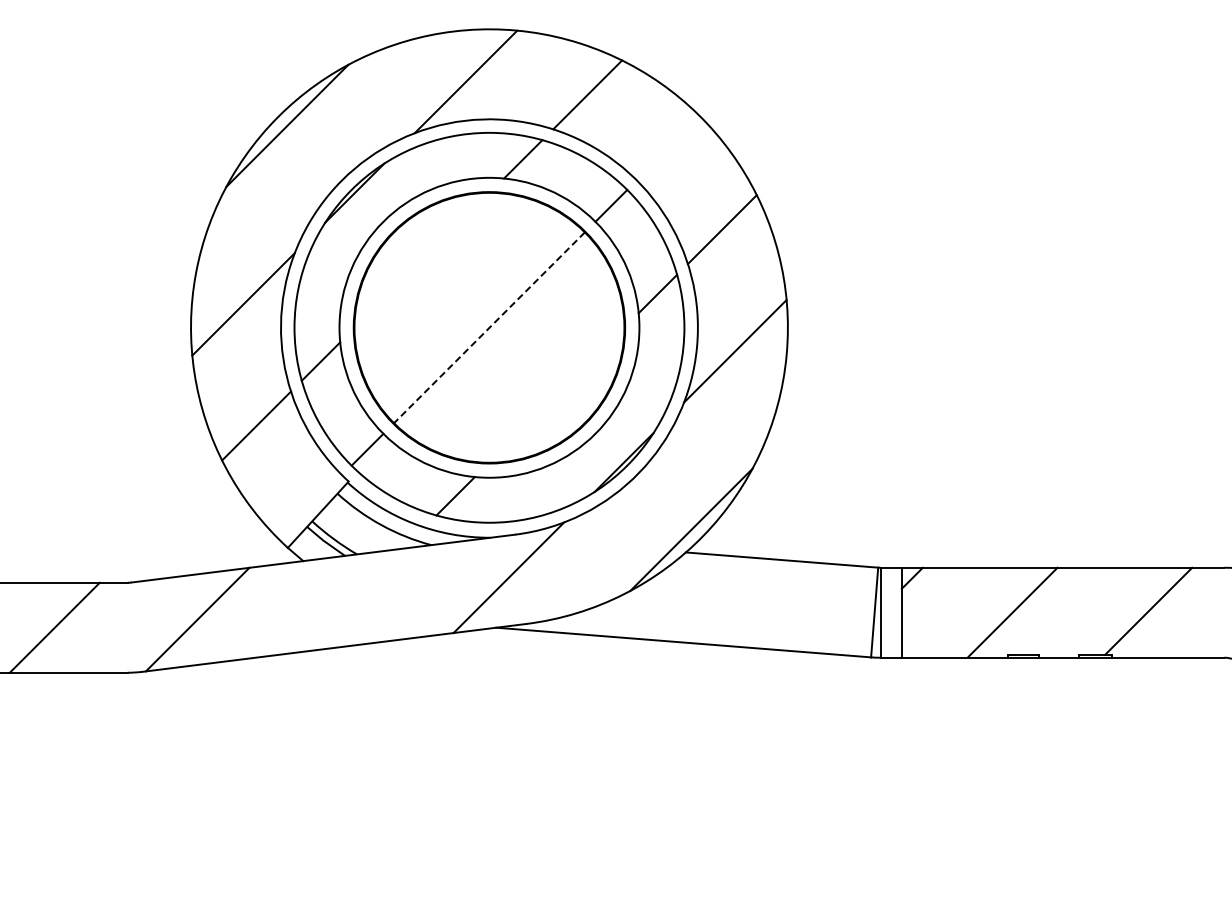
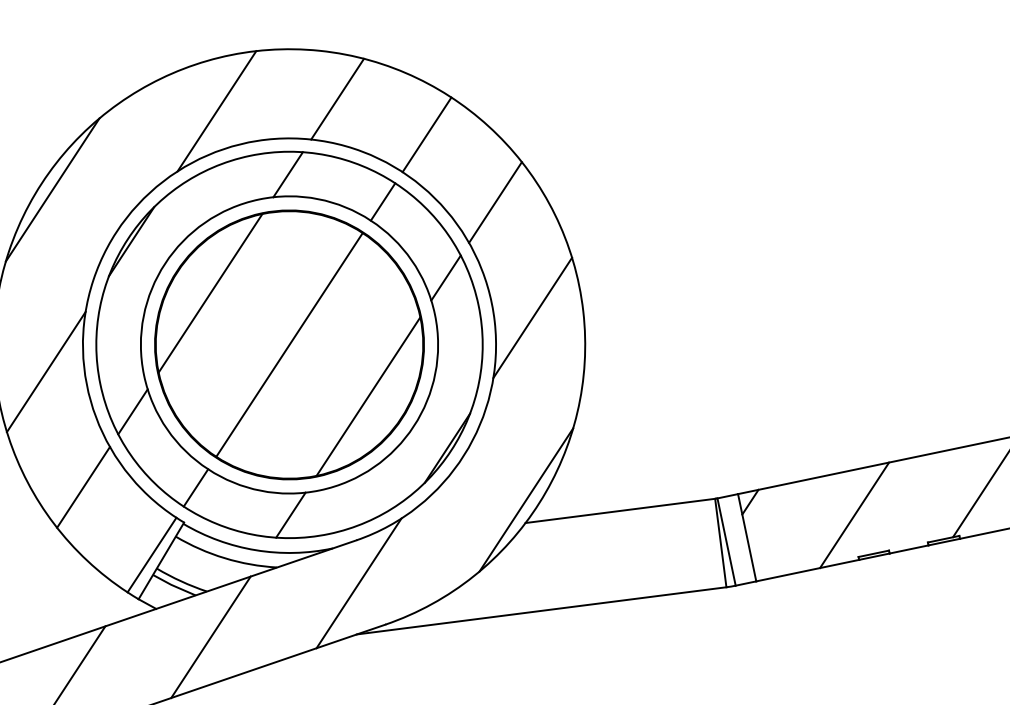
line: (668, 148) -> (426, 134), added
line: (421, 260) -> (209, 293), added
line: (489, 327) -> (289, 344), dashed -> solid
line: (556, 394) -> (368, 396), added
line: (310, 506) -> (152, 554), added
line: (351, 600) -> (210, 637), added

